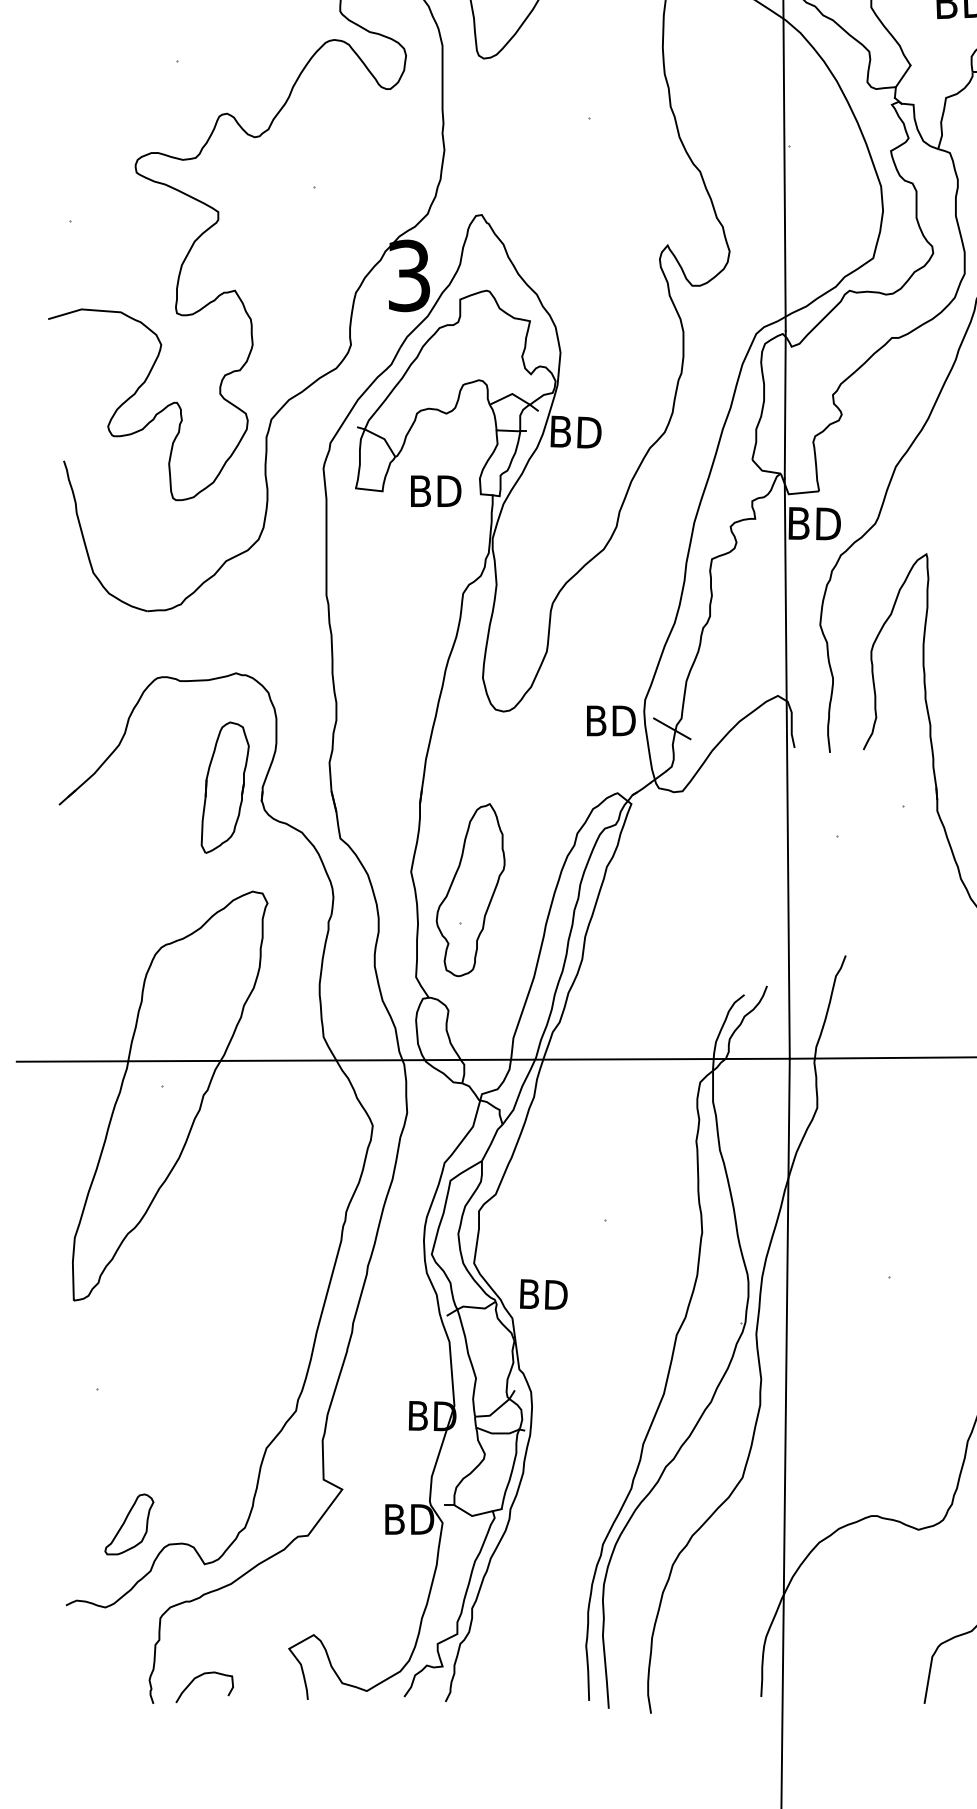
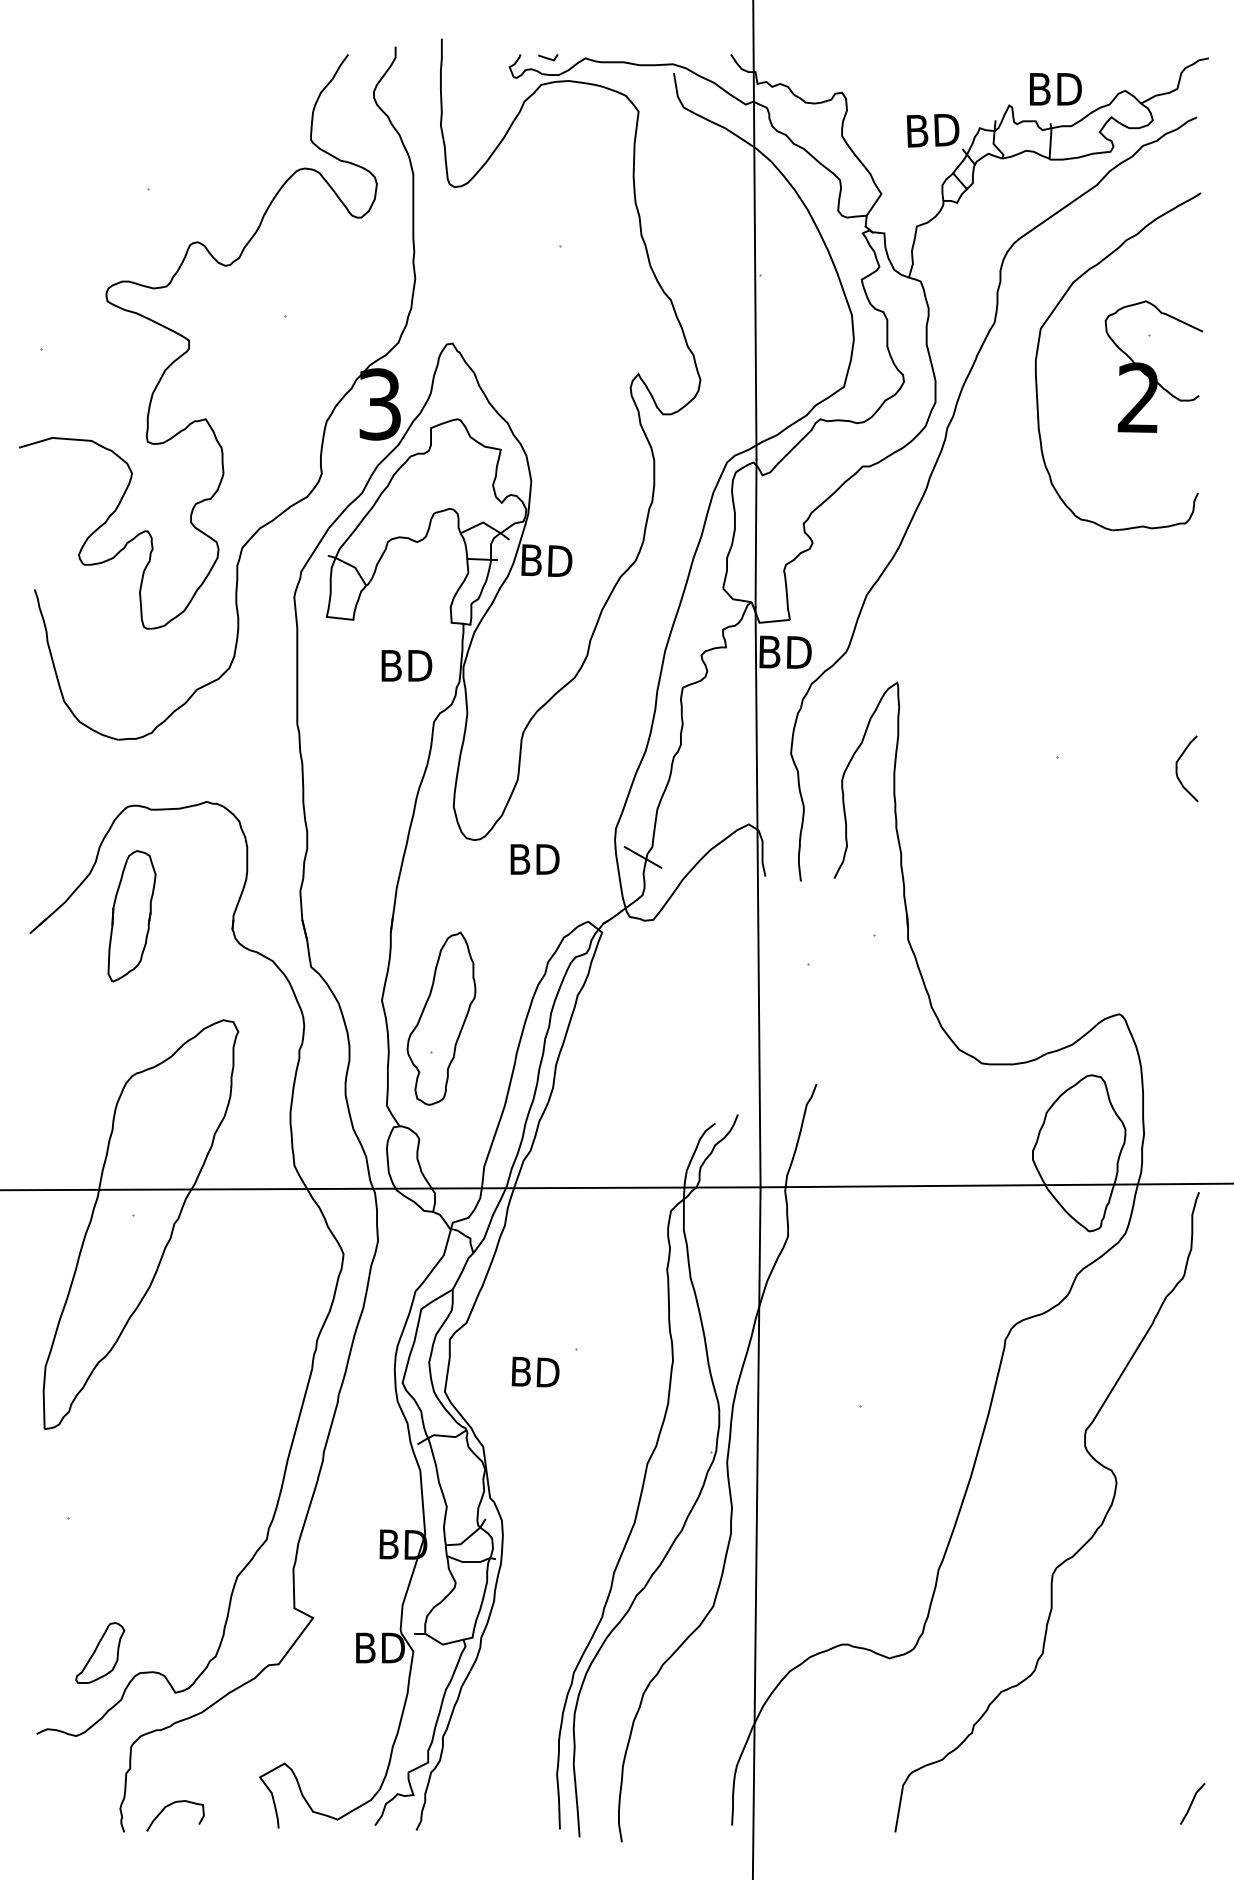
text: (435, 490) -> (406, 665), moved
text: (610, 720) -> (534, 859), moved
part: (224, 787) -> (131, 916), moved
text: (543, 1293) -> (535, 1371), moved

